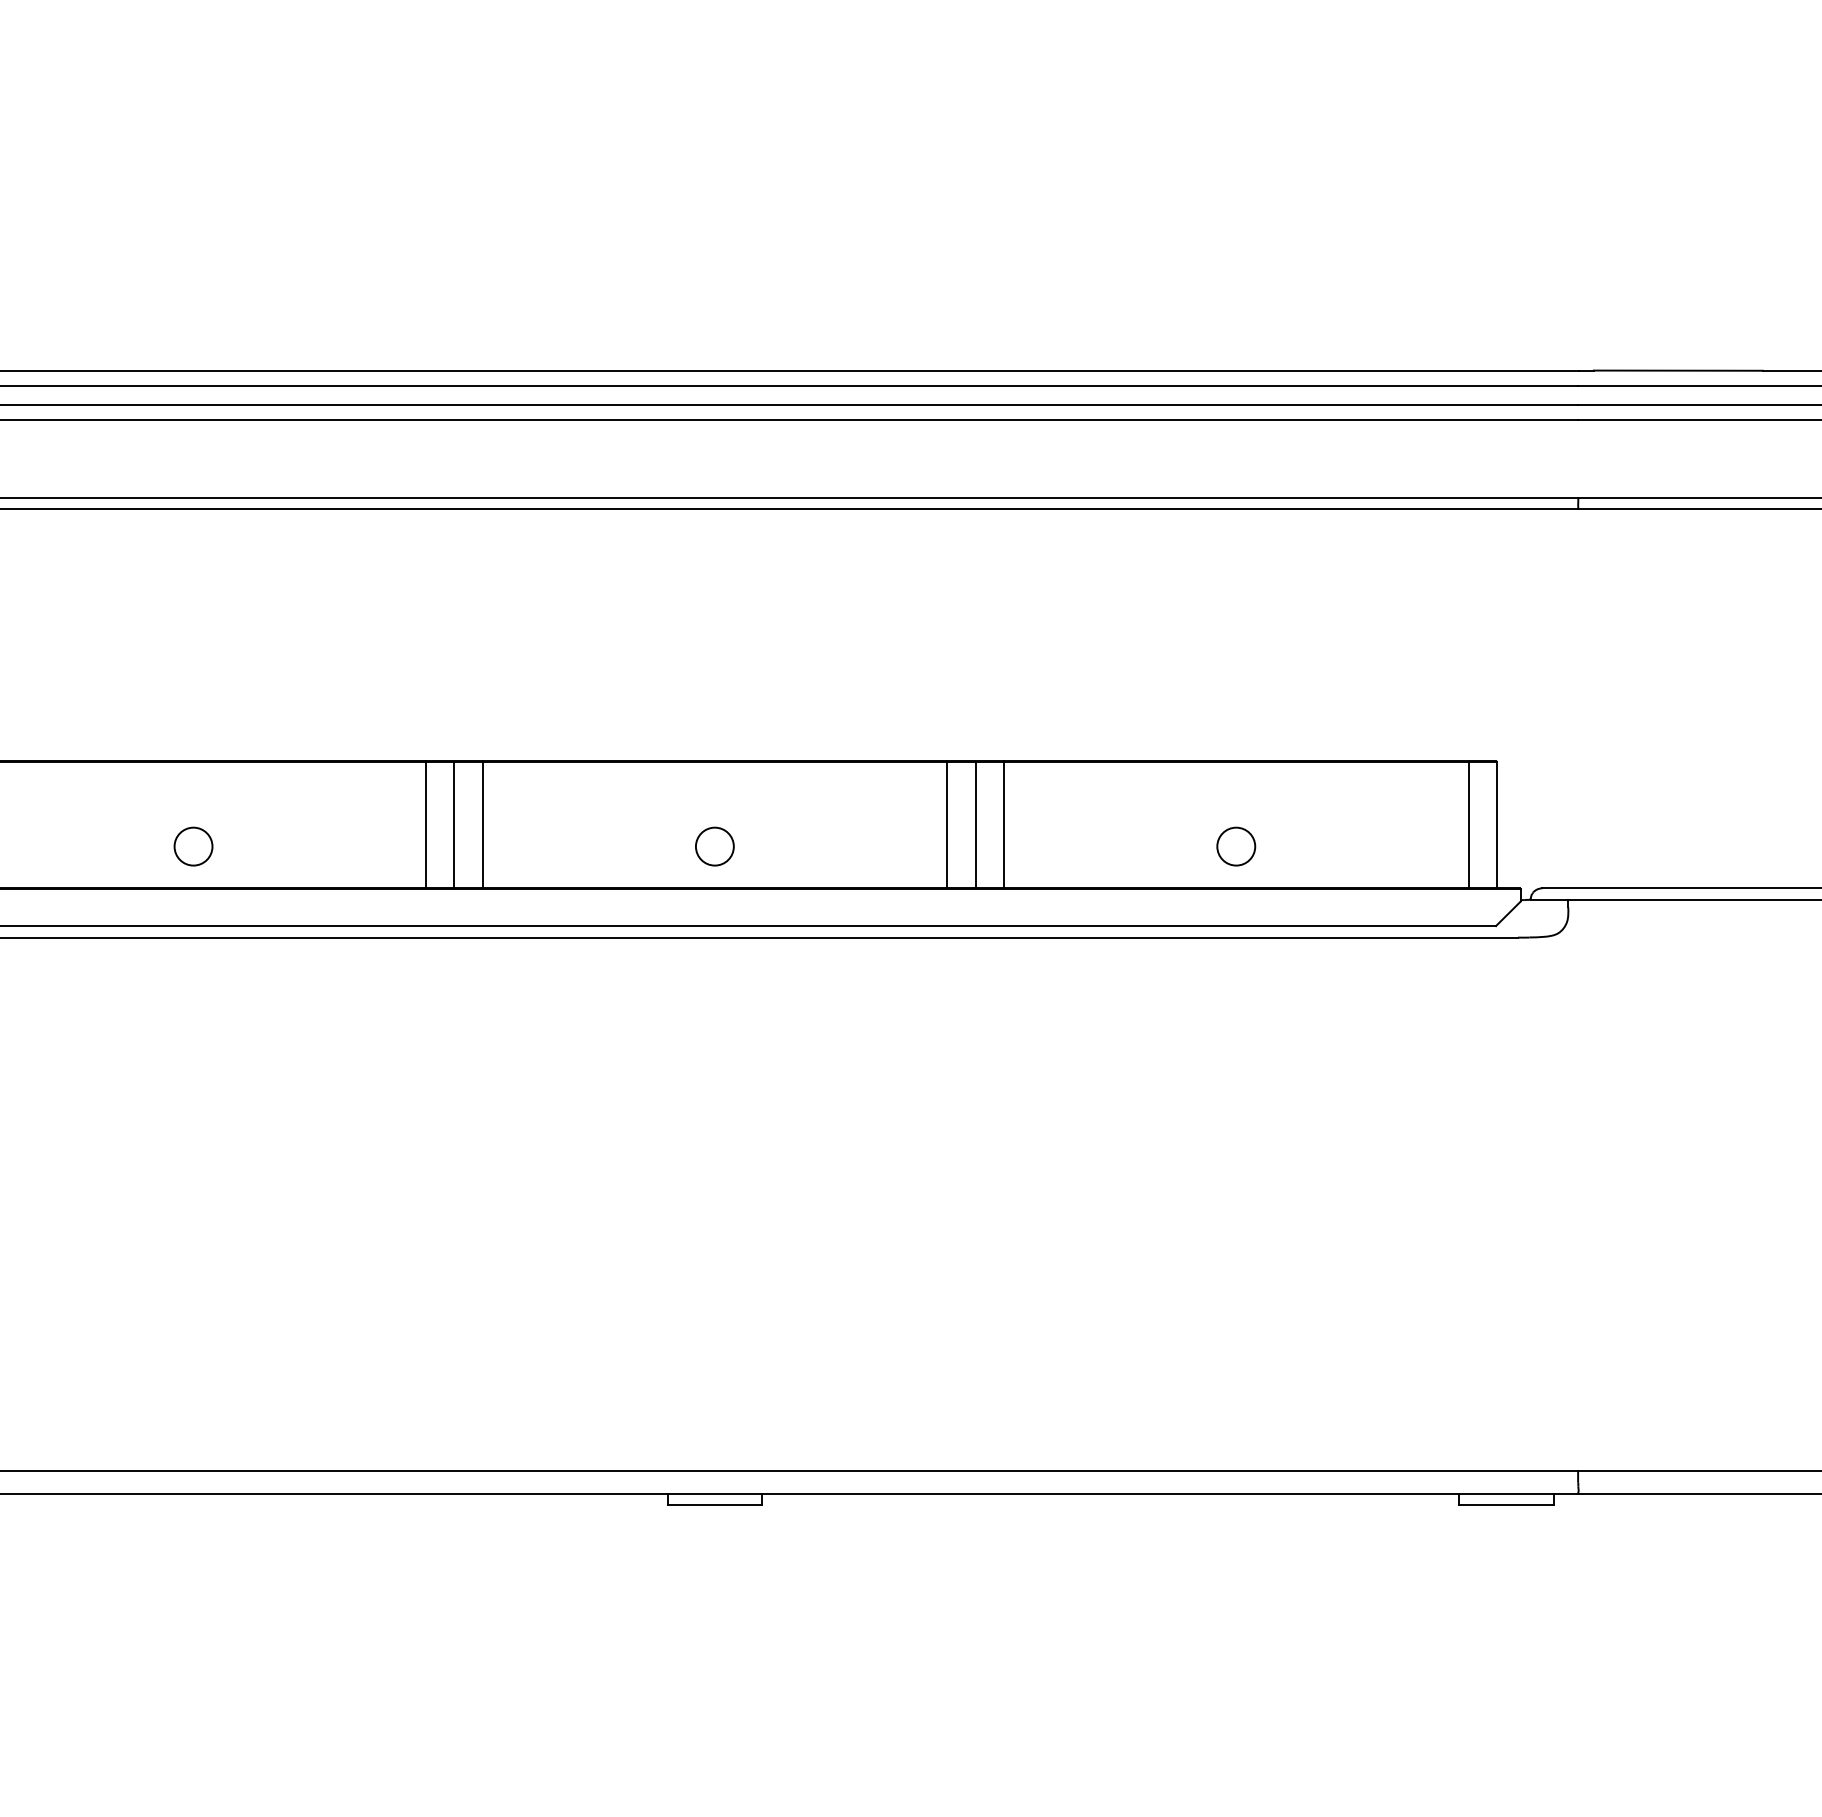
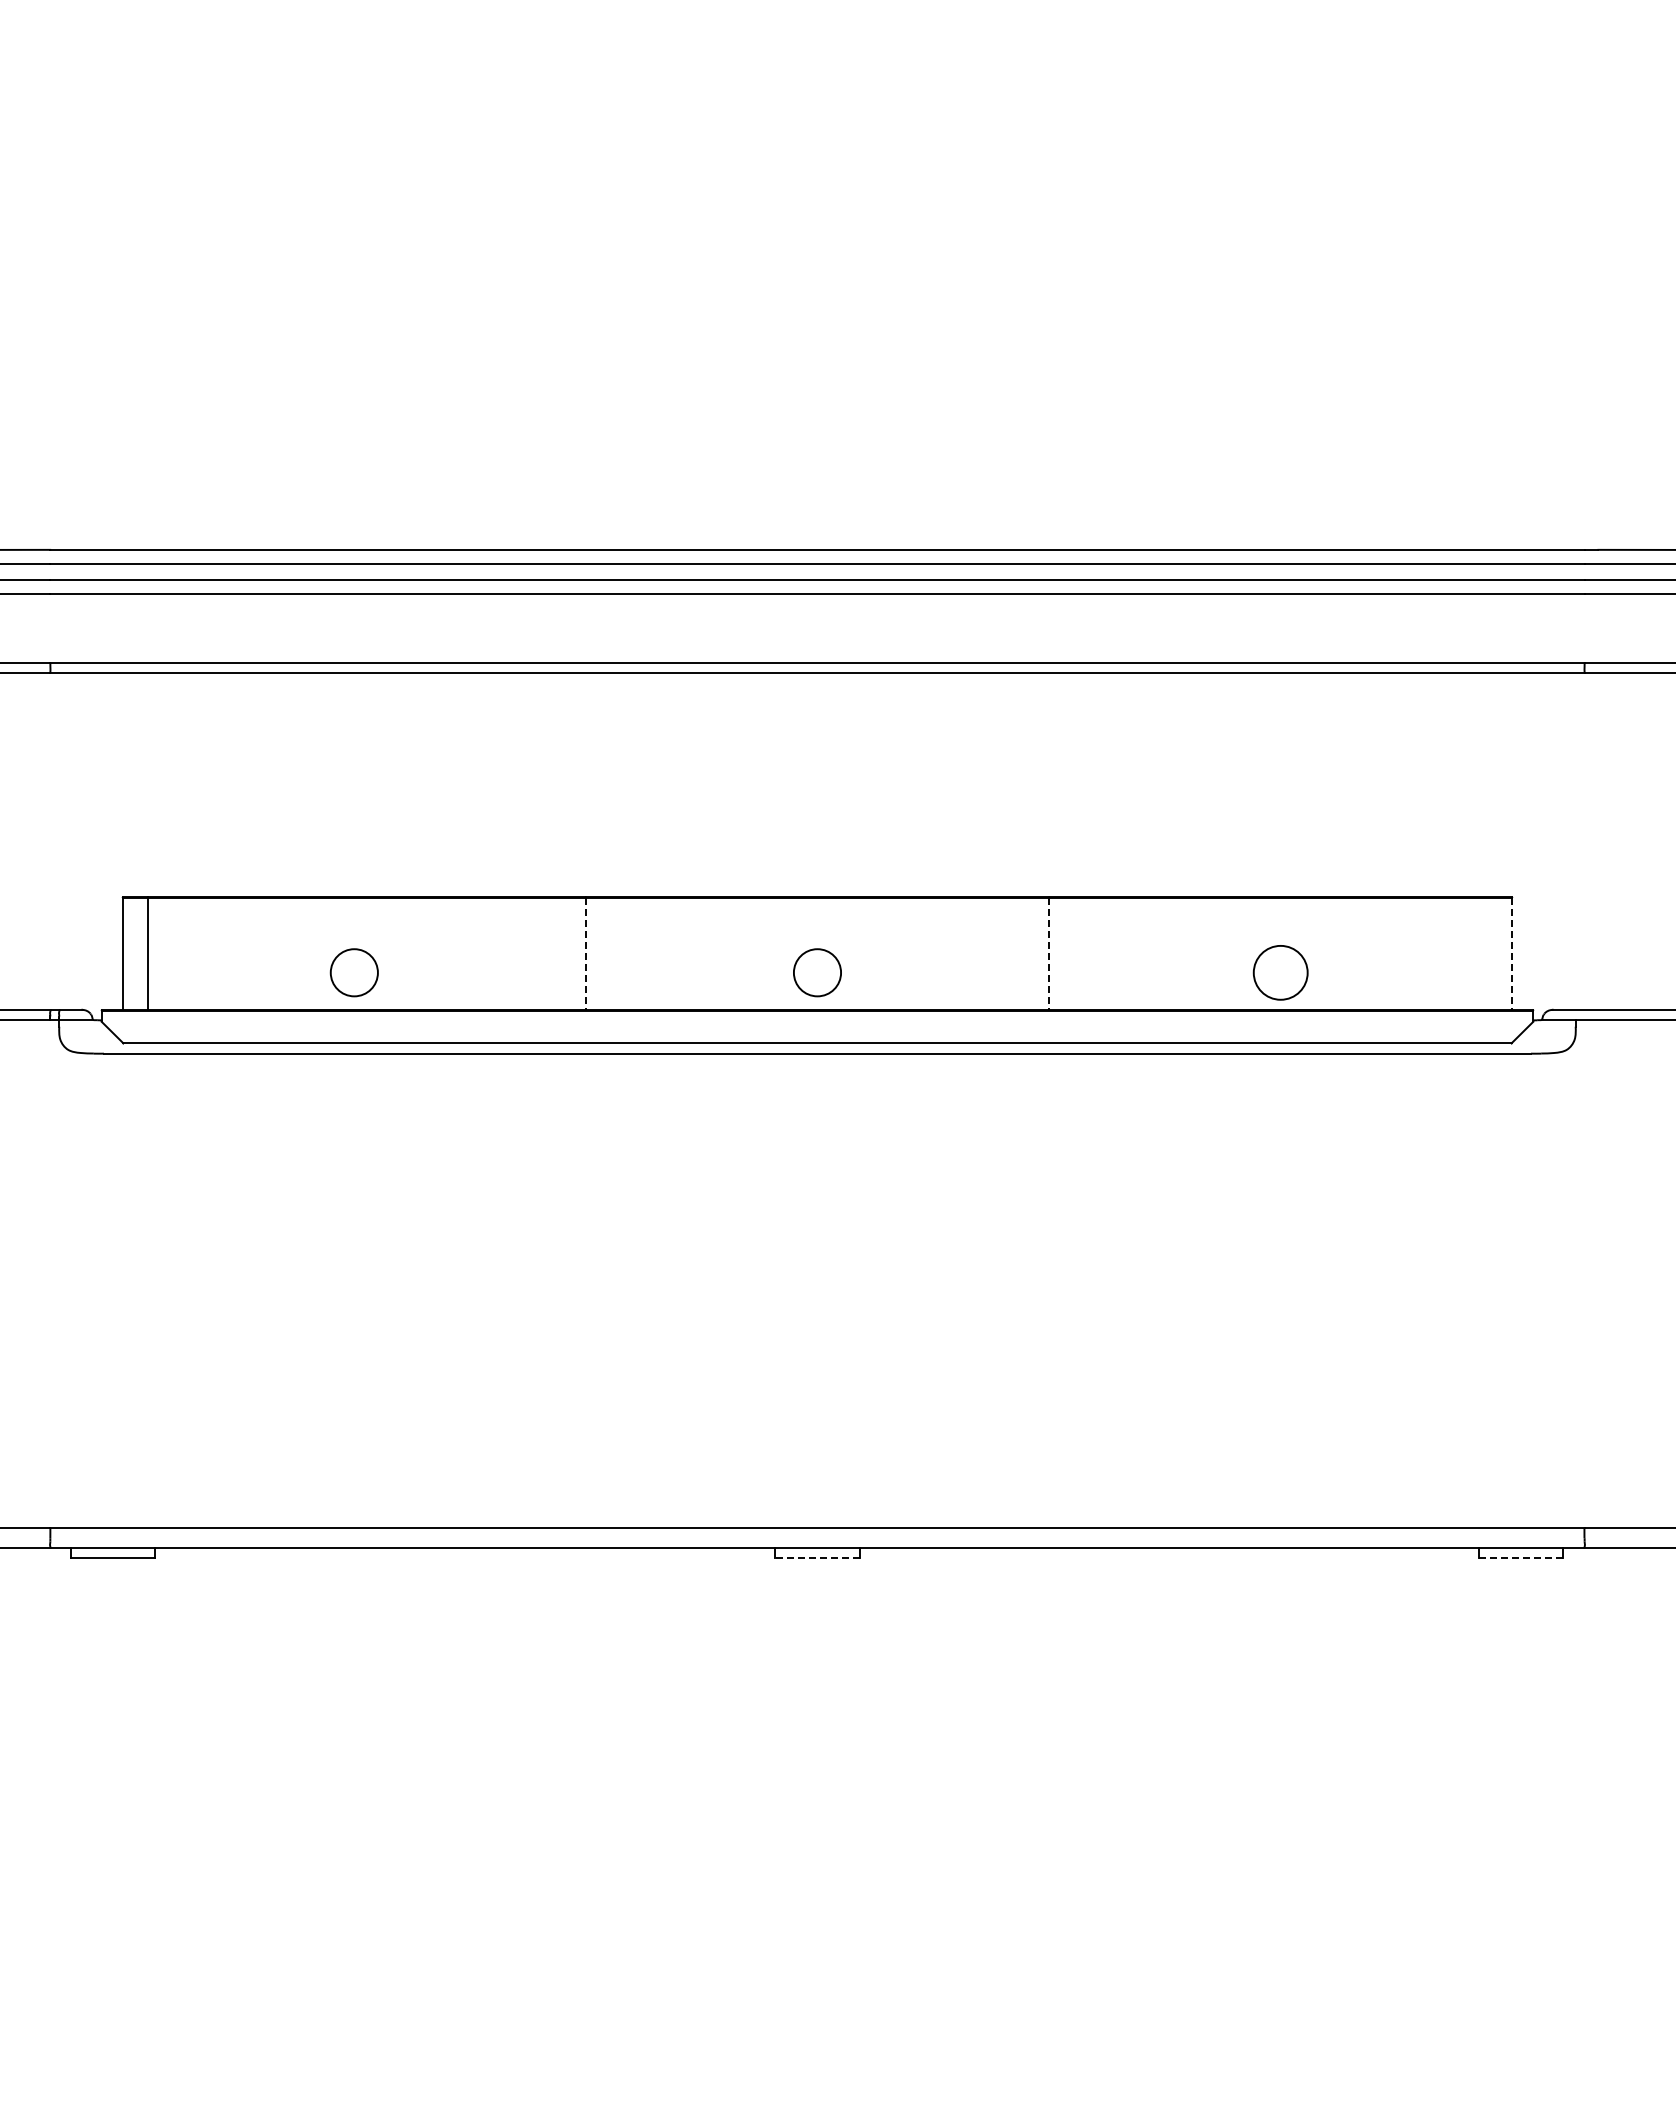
line: (425, 824) -> (560, 953), removed
line: (483, 824) -> (611, 953), removed
line: (946, 824) -> (1023, 953), removed
line: (1004, 824) -> (1074, 953), removed
line: (1469, 824) -> (1487, 953), removed
line: (453, 825) -> (585, 954), solid -> dashed
line: (976, 825) -> (1049, 954), solid -> dashed
line: (1497, 825) -> (1512, 954), solid -> dashed
circle: (192, 846) -> (353, 972), size x1.4
circle: (714, 846) -> (817, 972), size x1.4
circle: (1236, 846) -> (1280, 972), size x1.6
line: (714, 1505) -> (817, 1558), solid -> dashed
line: (1506, 1505) -> (1520, 1558), solid -> dashed

